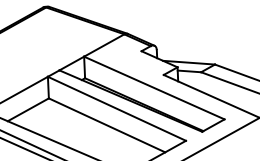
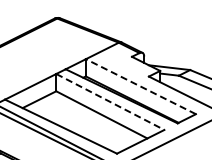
line: (153, 87) -> (140, 86), solid -> dashed
line: (117, 108) -> (110, 101), solid -> dashed

